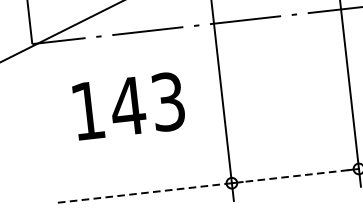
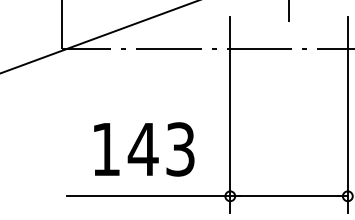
text: (129, 106) -> (144, 149), moved
line: (295, 176) -> (289, 196), dashed -> solid
line: (143, 193) -> (148, 196), dashed -> solid

